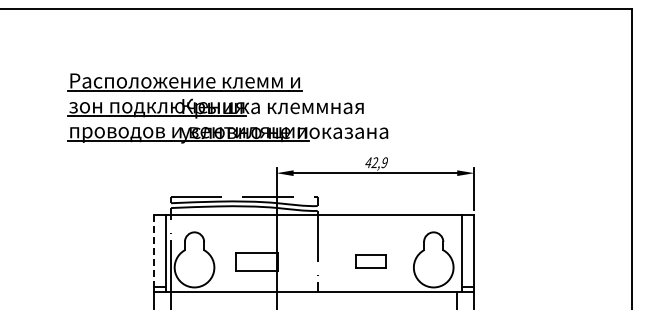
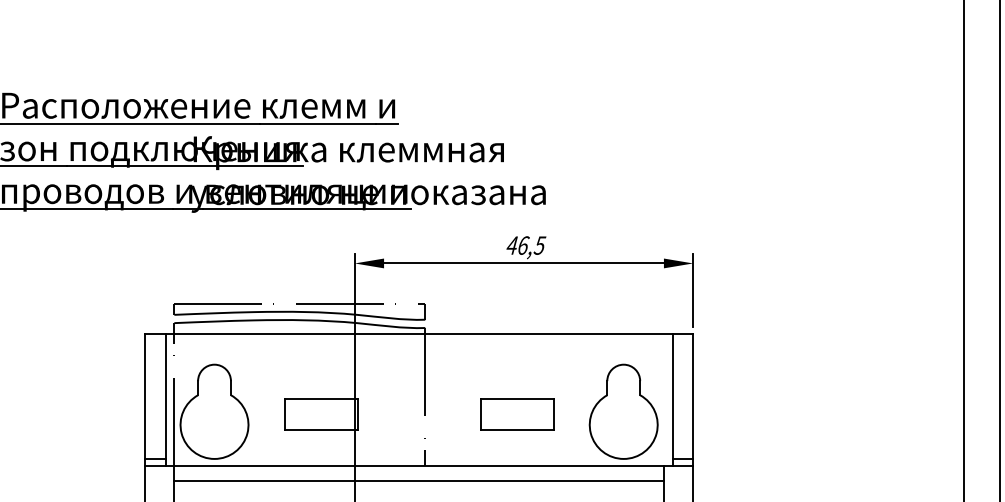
text: (379, 162) -> (530, 245), 42,9 -> 46,5
line: (153, 251) -> (144, 397), dashed -> solid
part: (371, 261) -> (517, 414), size x1.43
line: (314, 300) -> (419, 481), added

